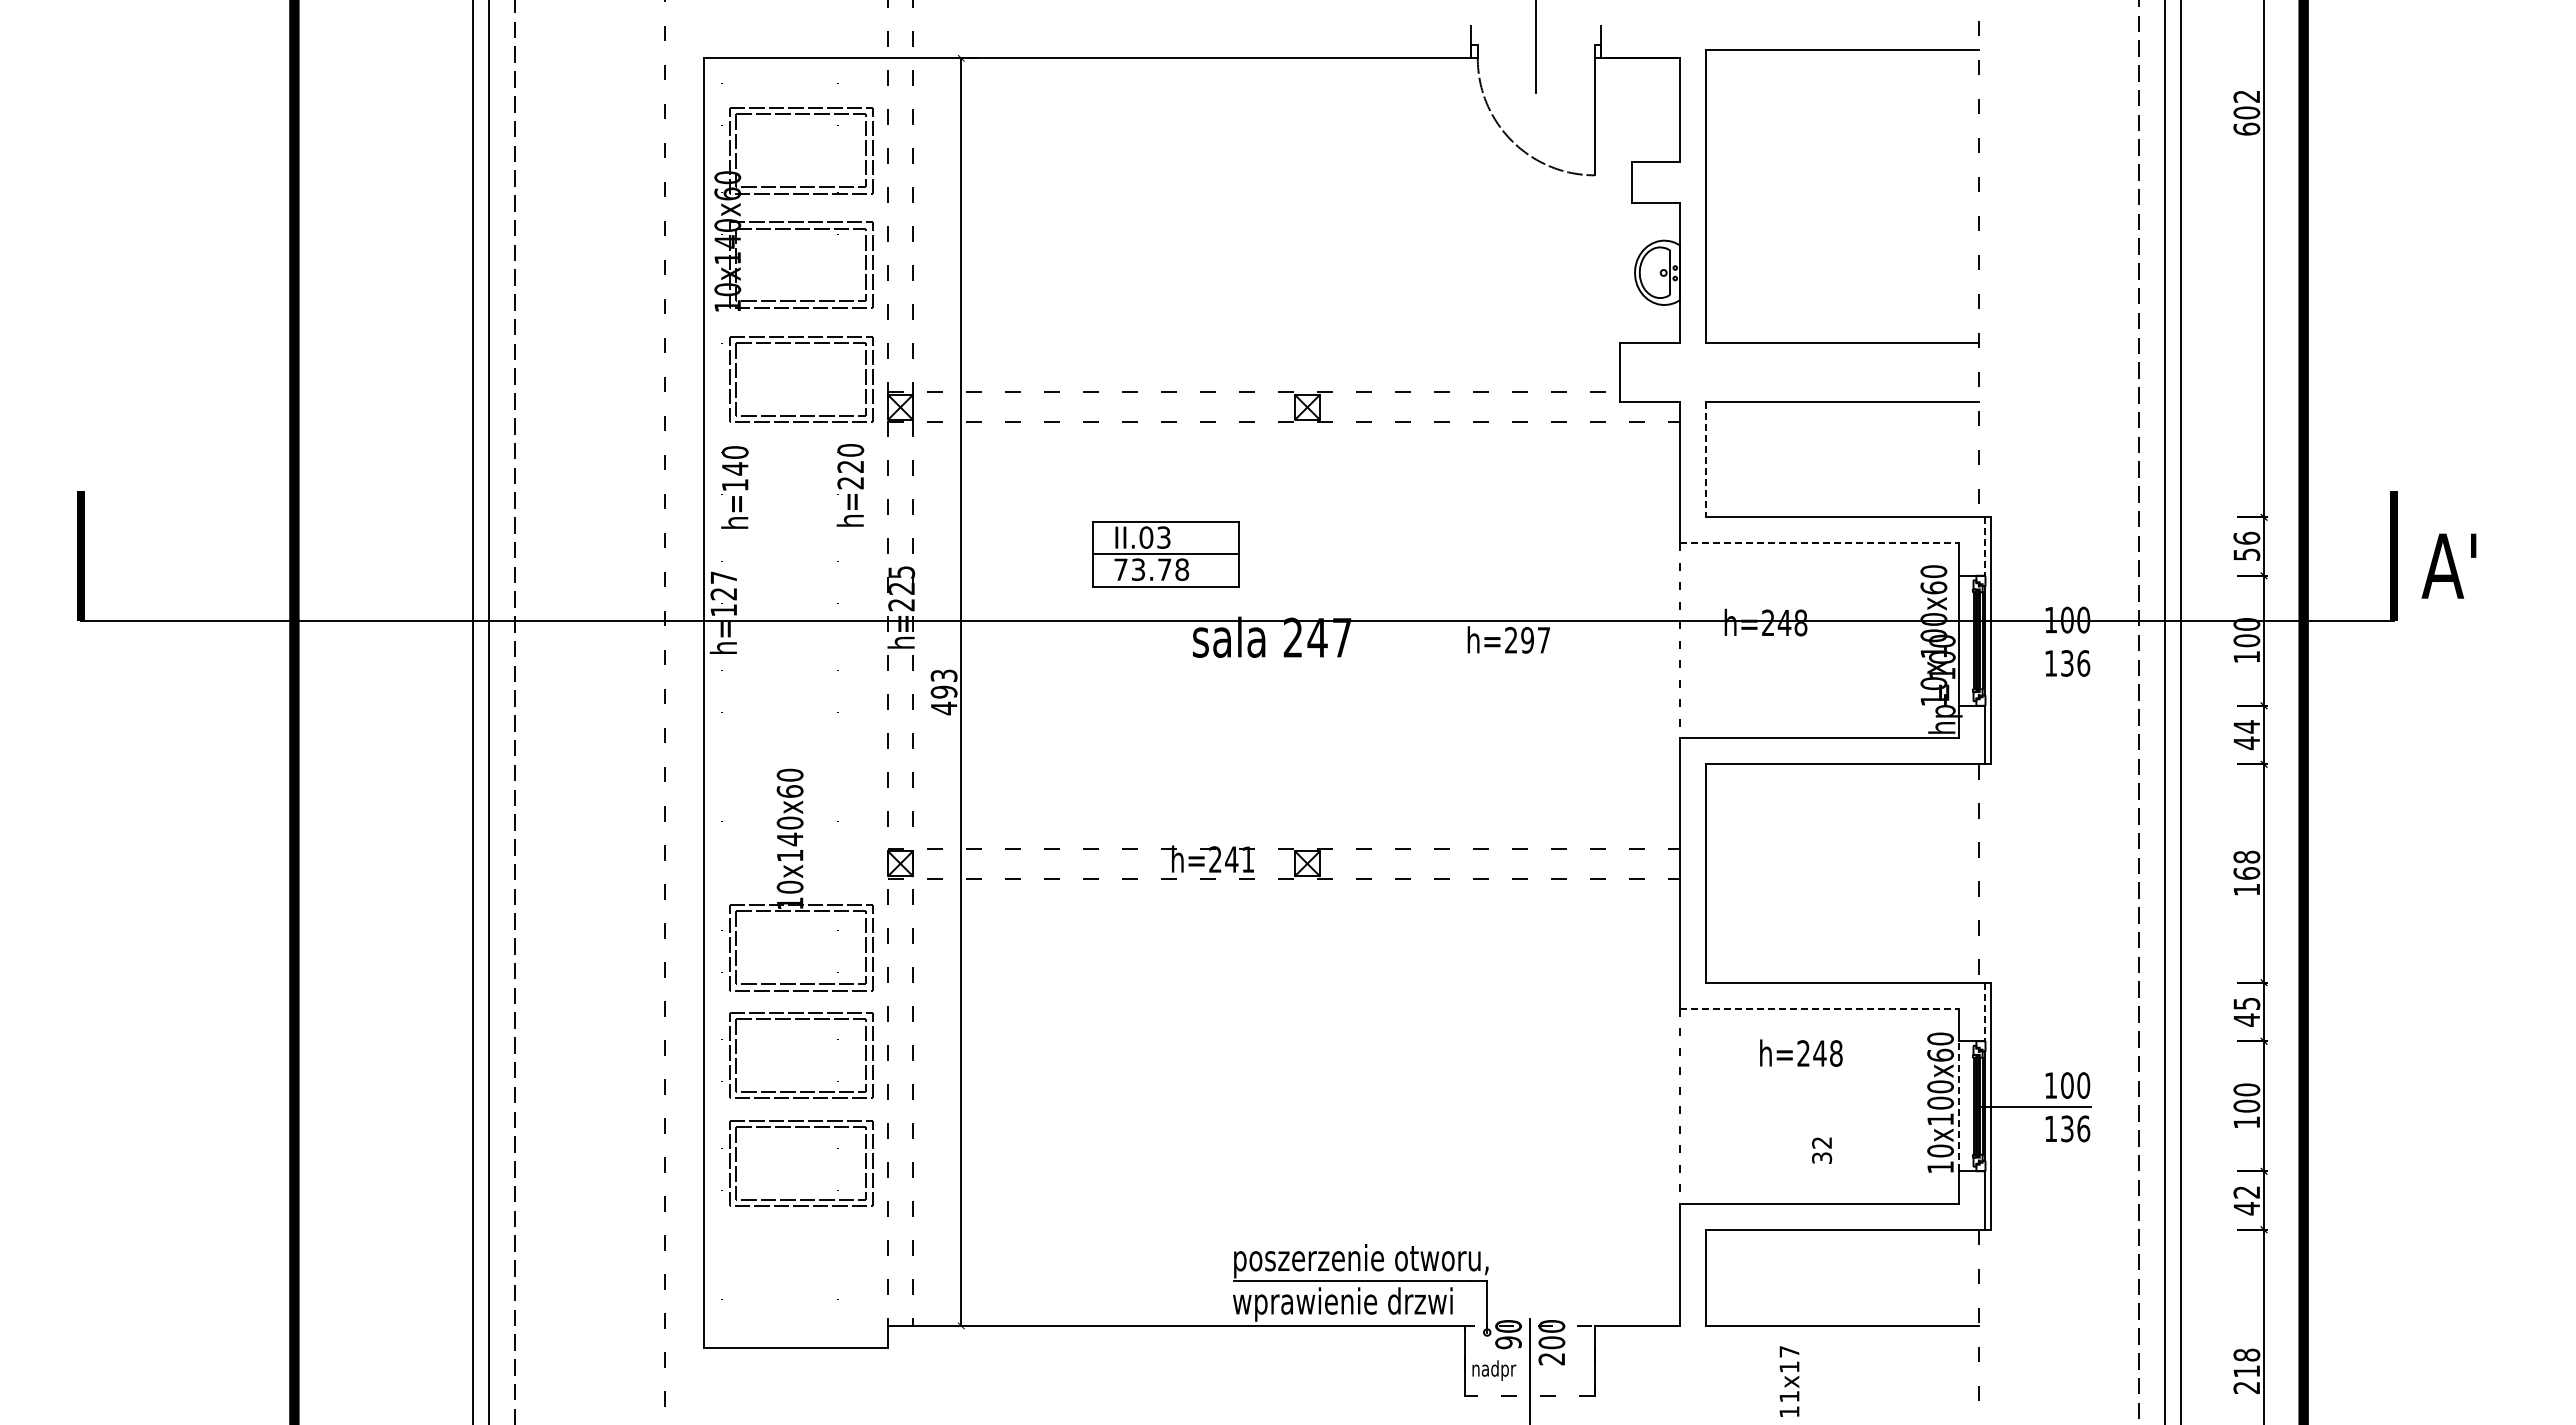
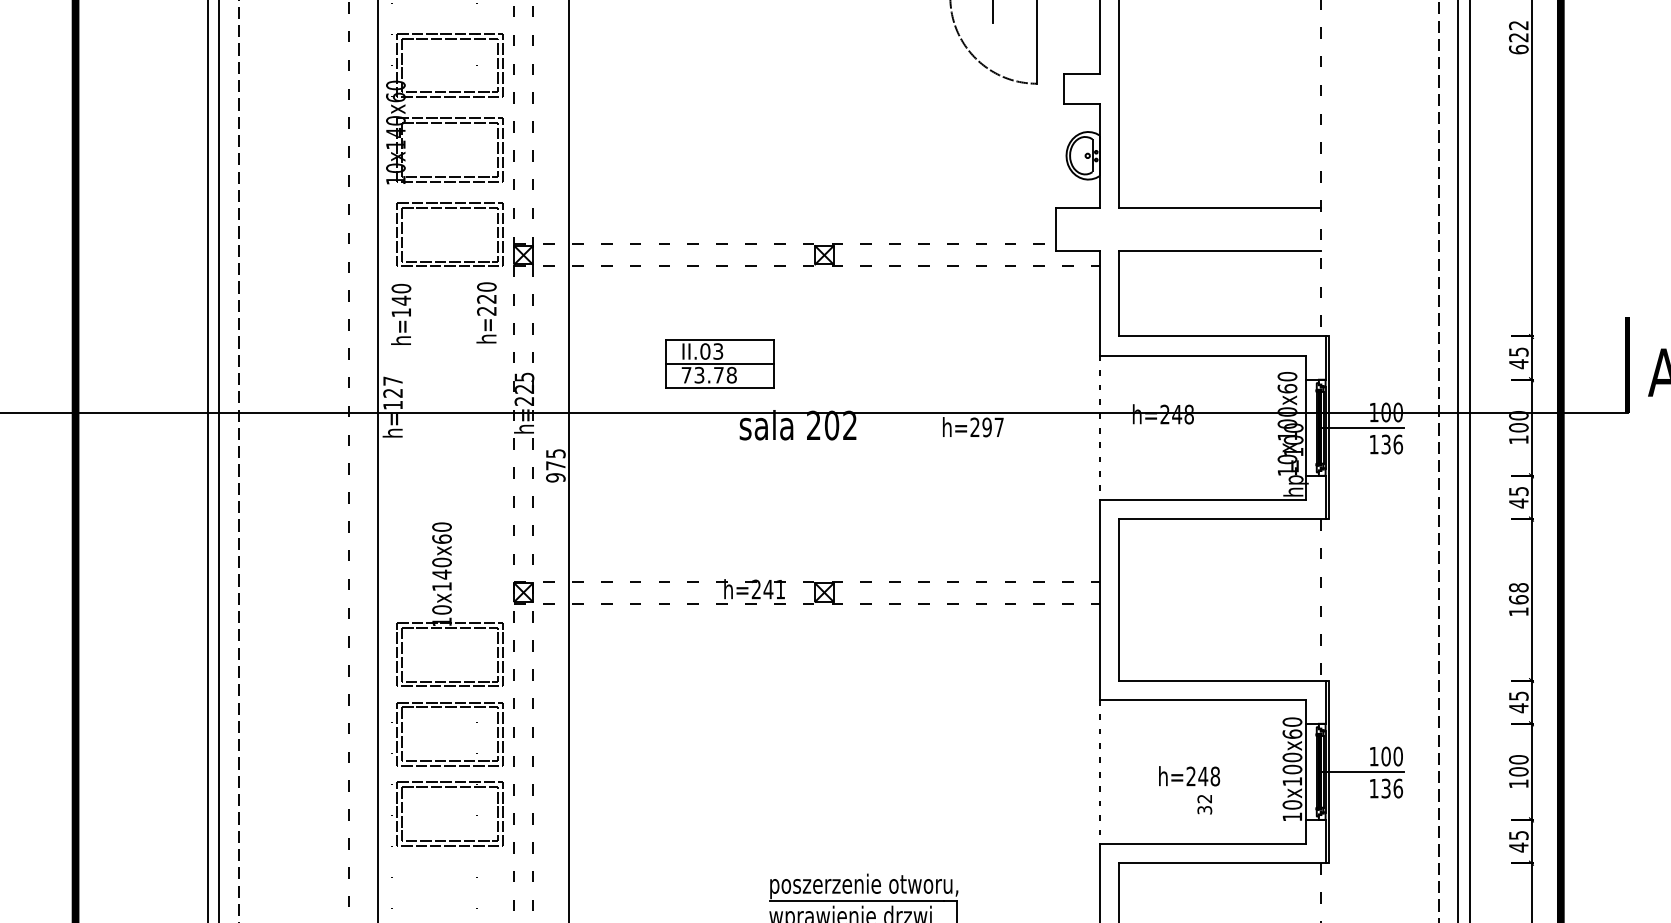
text: (2246, 112) -> (1518, 37), 602 -> 622
line: (1705, 459) -> (1118, 293), dashed -> solid
line: (1819, 543) -> (1202, 355), dashed -> solid
text: (2246, 546) -> (1518, 358), 56 -> 45
line: (1985, 547) -> (1325, 358), dashed -> solid
text: (1329, 637) -> (840, 425), 247 -> 202
line: (2035, 641) -> (1362, 428), added
text: (943, 692) -> (555, 466), 493 -> 975
text: (2246, 726) -> (1518, 491), 44 -> 45
line: (1819, 1008) -> (1202, 699), dashed -> solid
line: (1985, 1012) -> (1325, 702), dashed -> solid
text: (1801, 1052) -> (1189, 775), moved
line: (1959, 1105) -> (1306, 771), dashed -> solid
text: (2246, 1192) -> (1518, 835), 42 -> 45

